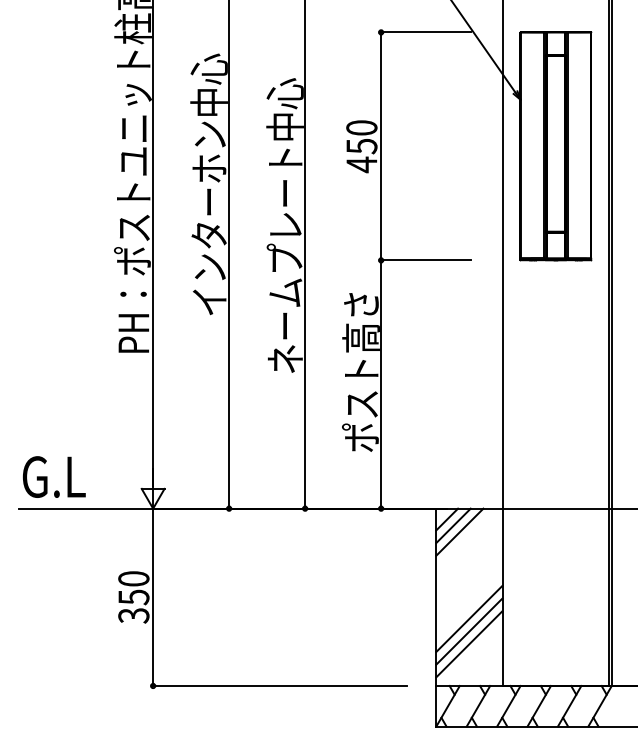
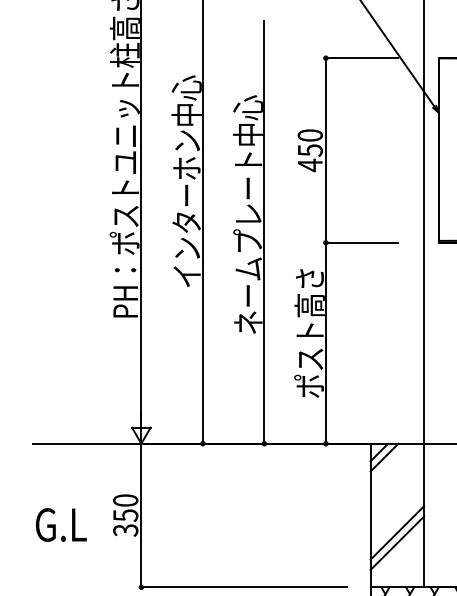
text: (54, 476) -> (61, 524), moved
line: (459, 531) -> (389, 462), removed
line: (469, 644) -> (397, 553), removed

